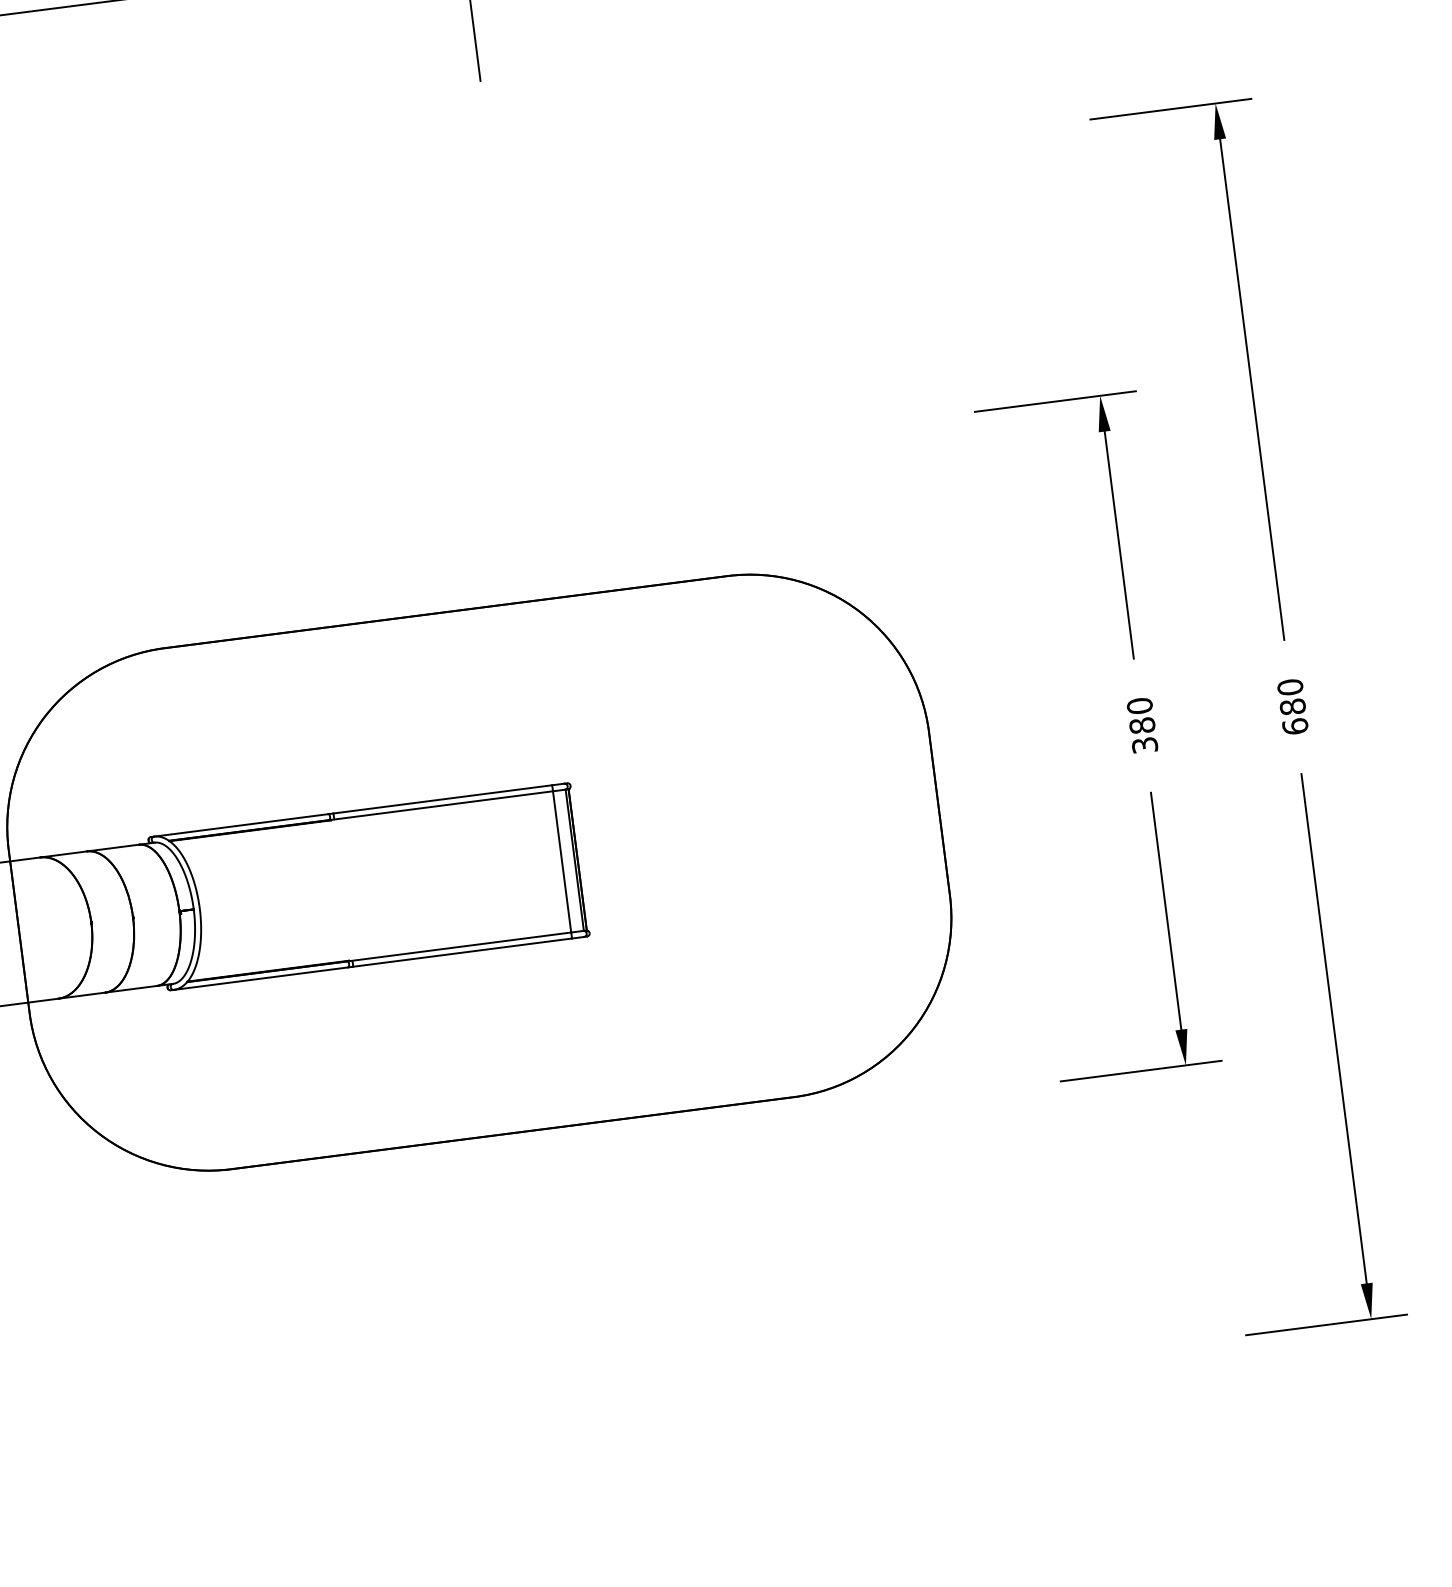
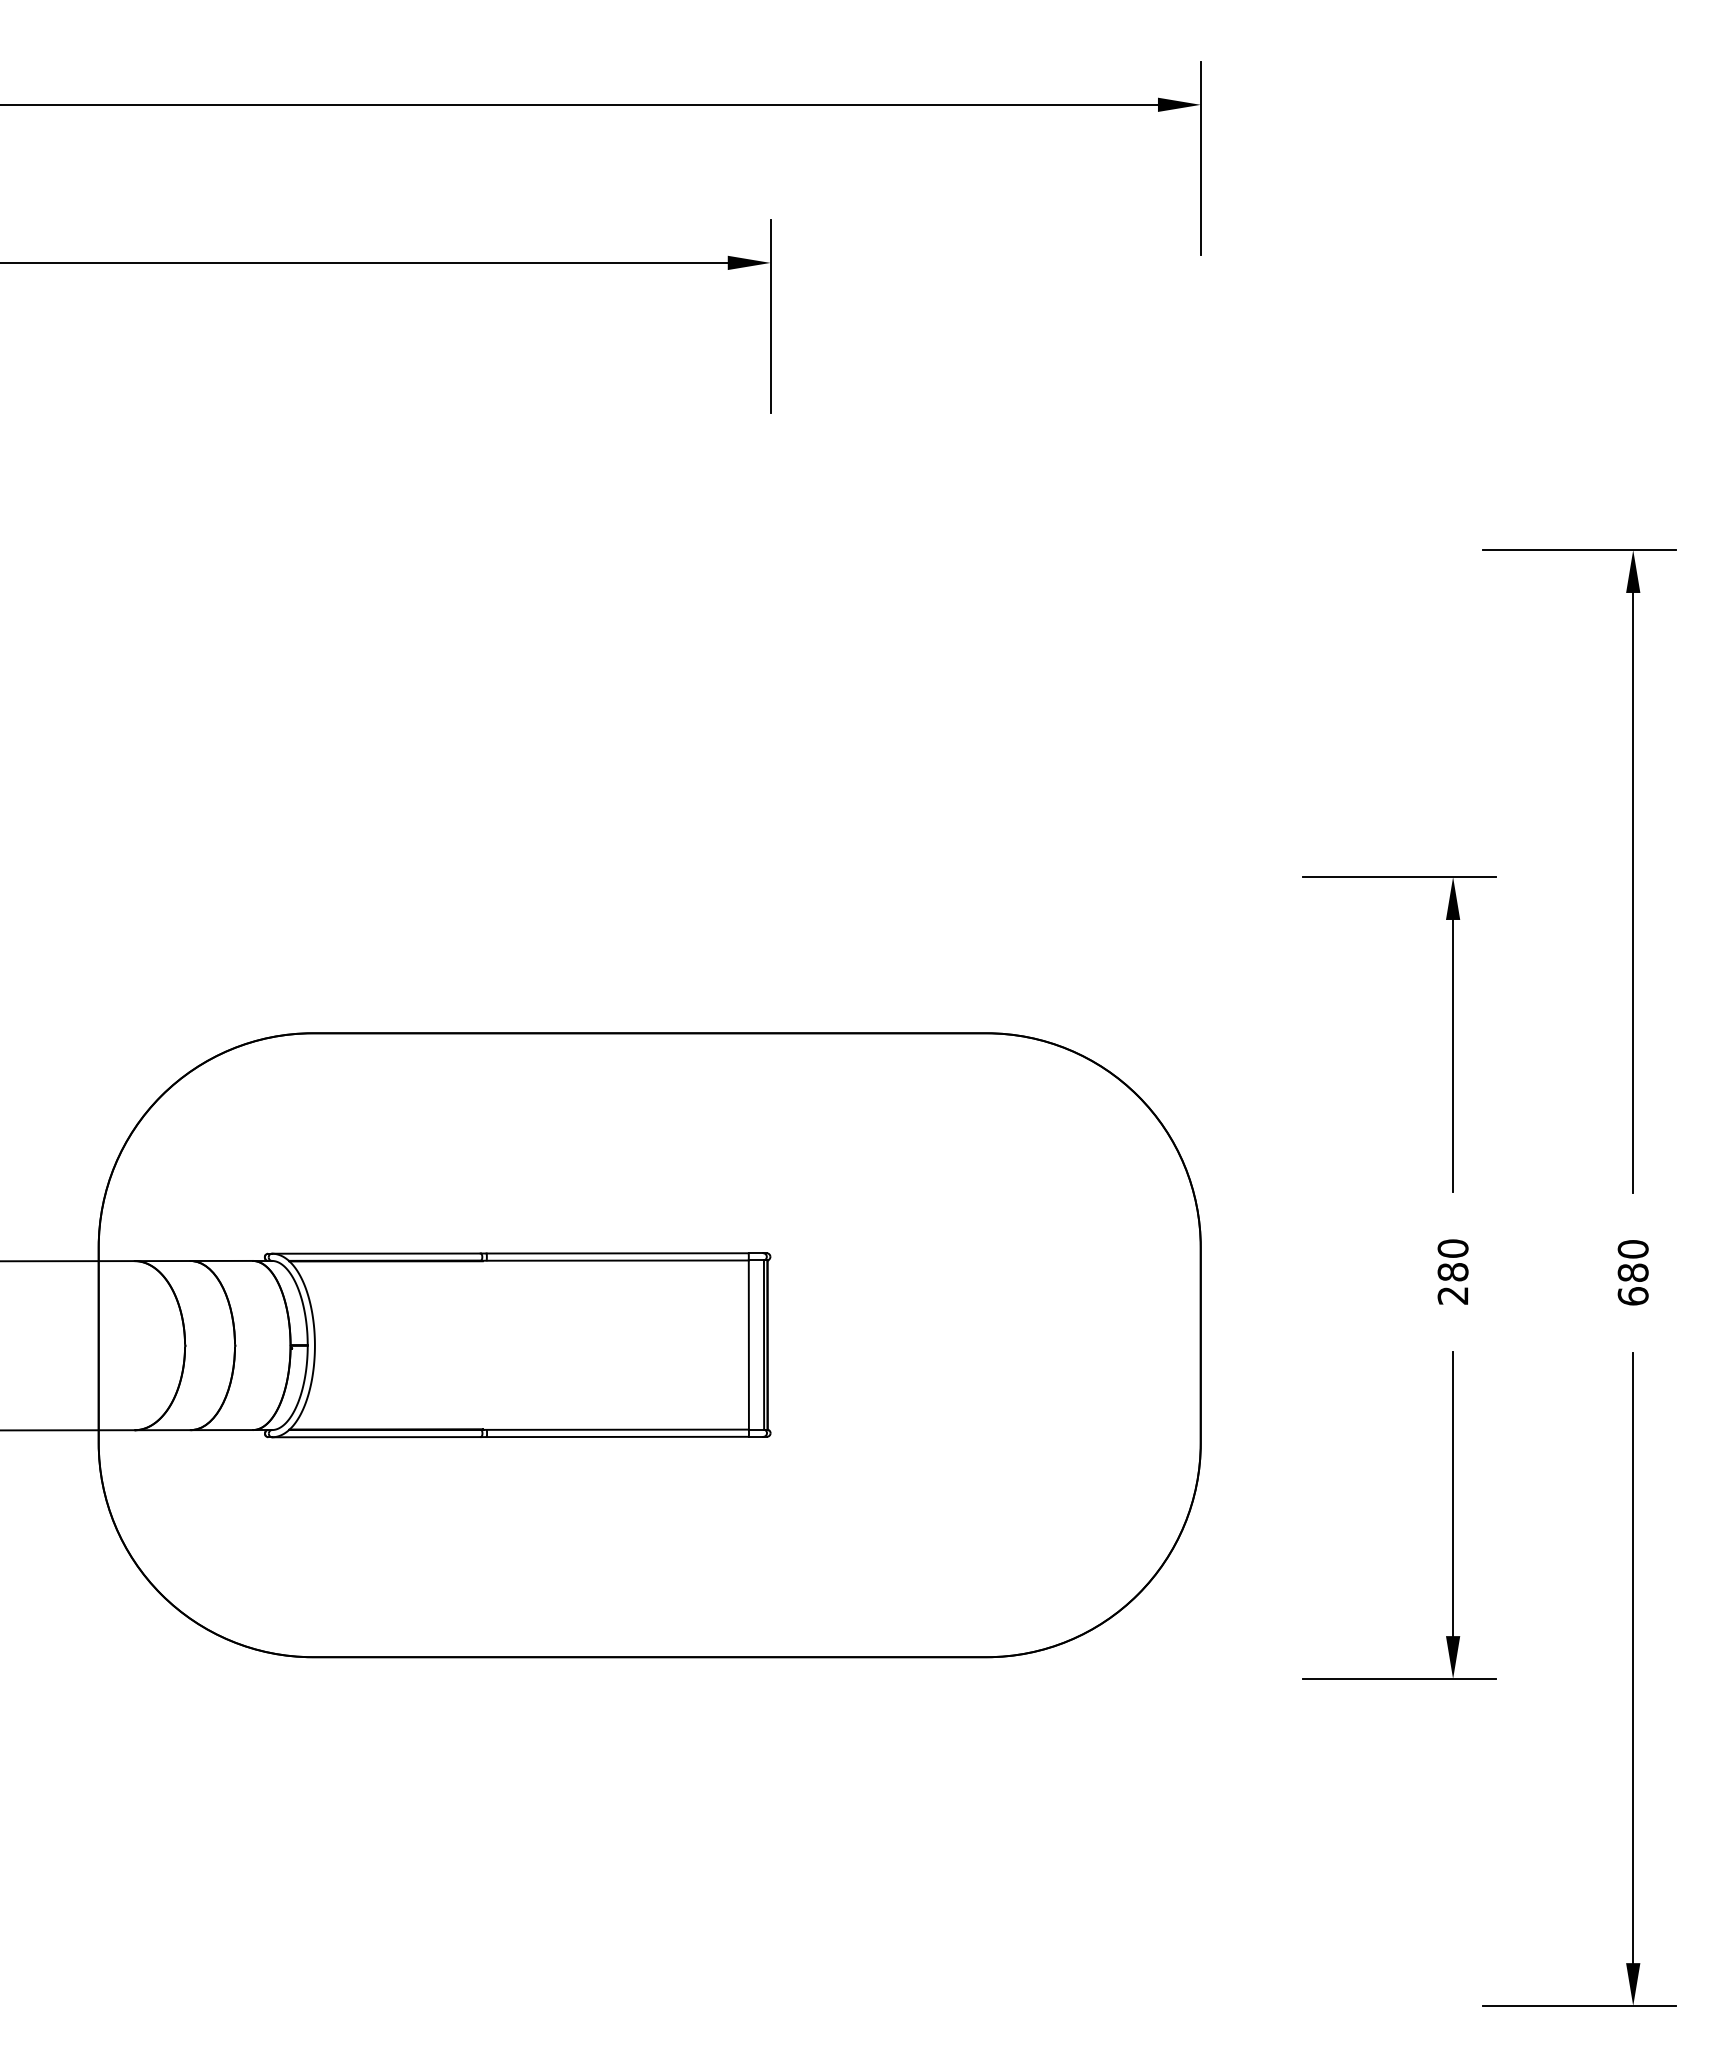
text: (1144, 745) -> (1452, 1295), 380 -> 280

